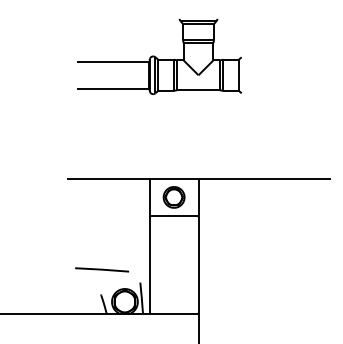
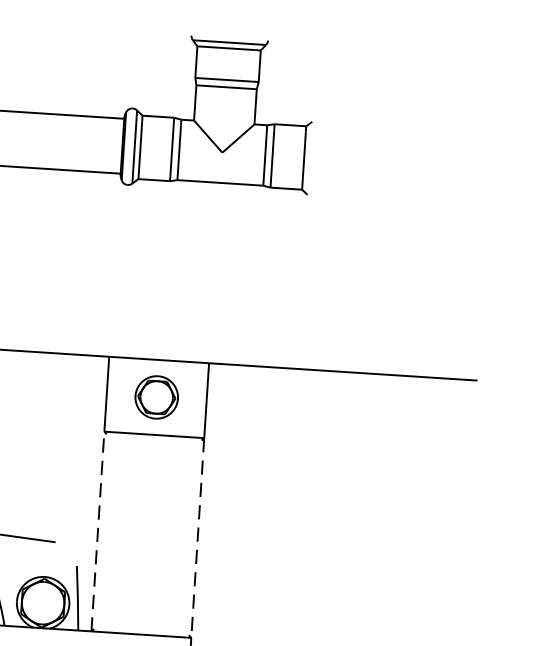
line: (149, 264) -> (97, 530), solid -> dashed
line: (198, 265) -> (197, 538), solid -> dashed

